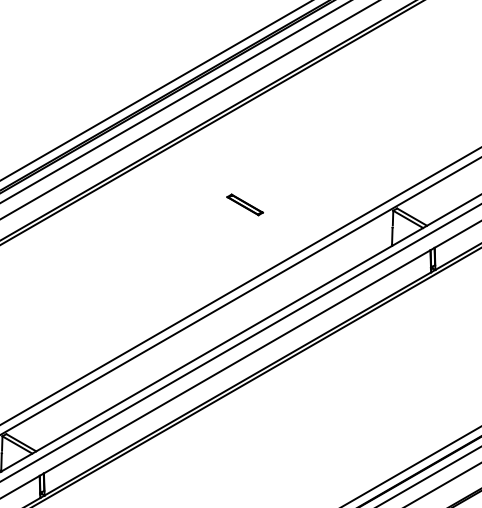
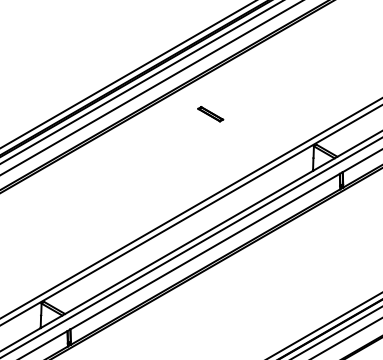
part: (244, 205) -> (210, 114), moved

